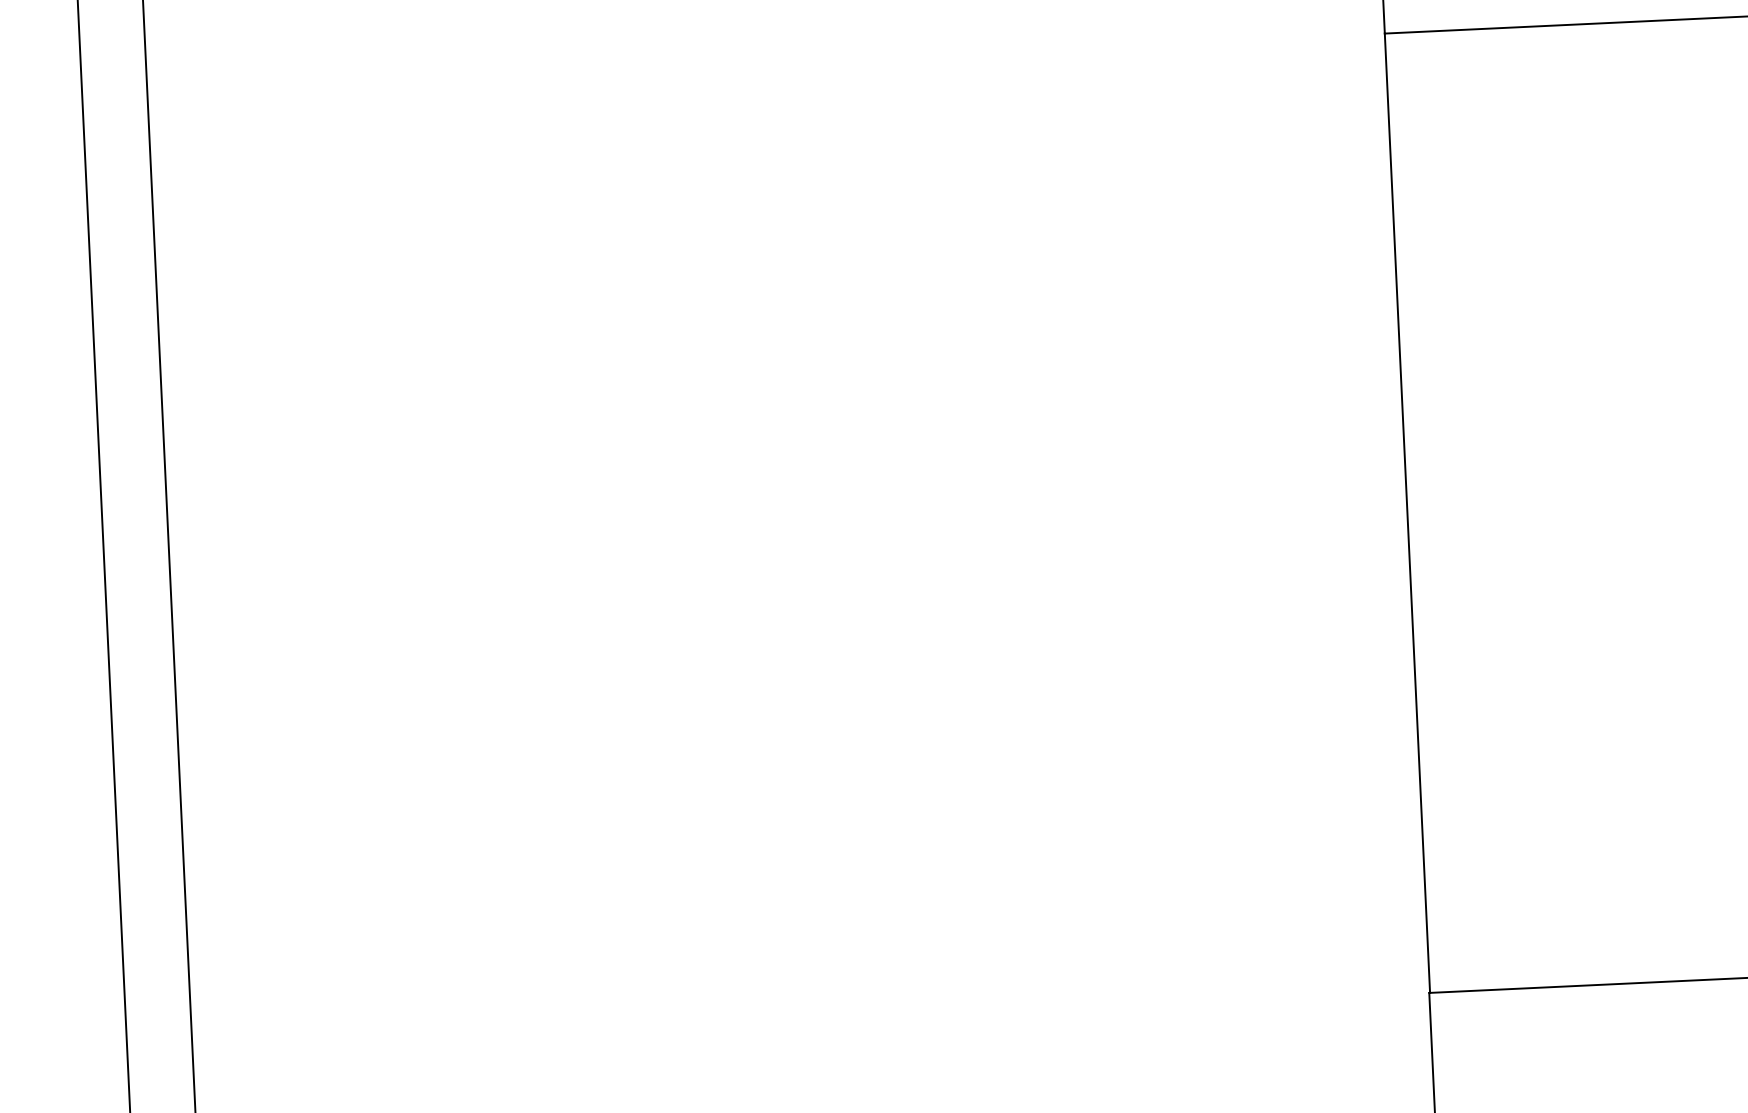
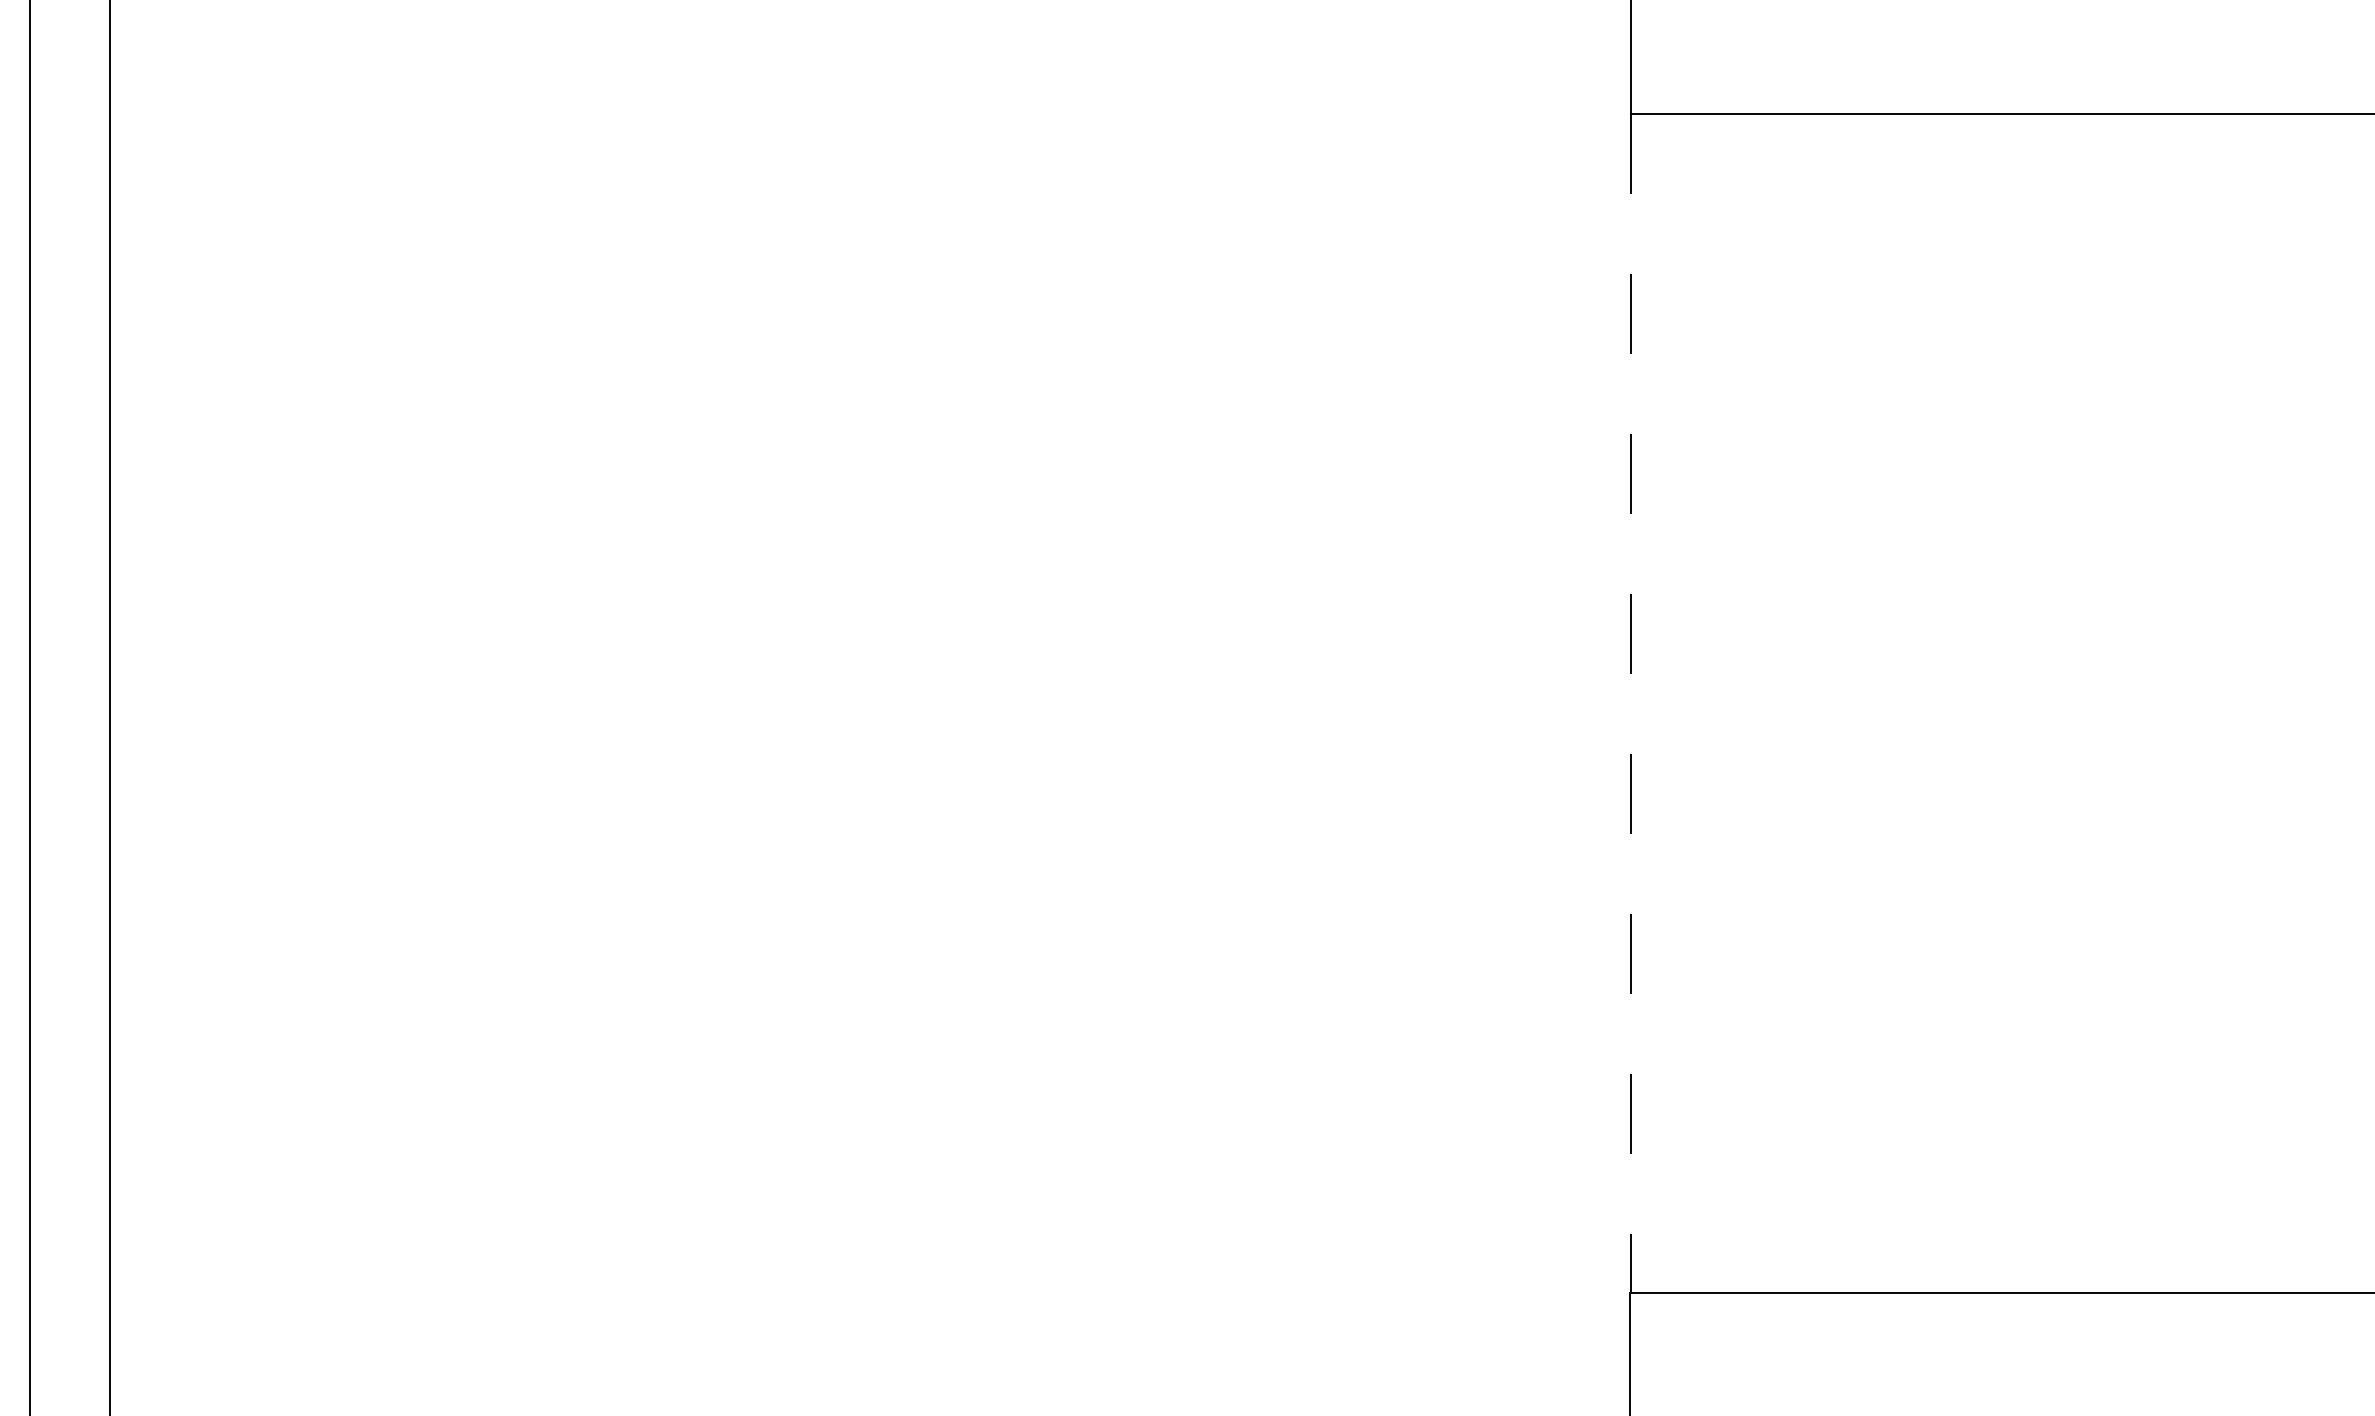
line: (1407, 513) -> (1630, 703), solid -> dashed

